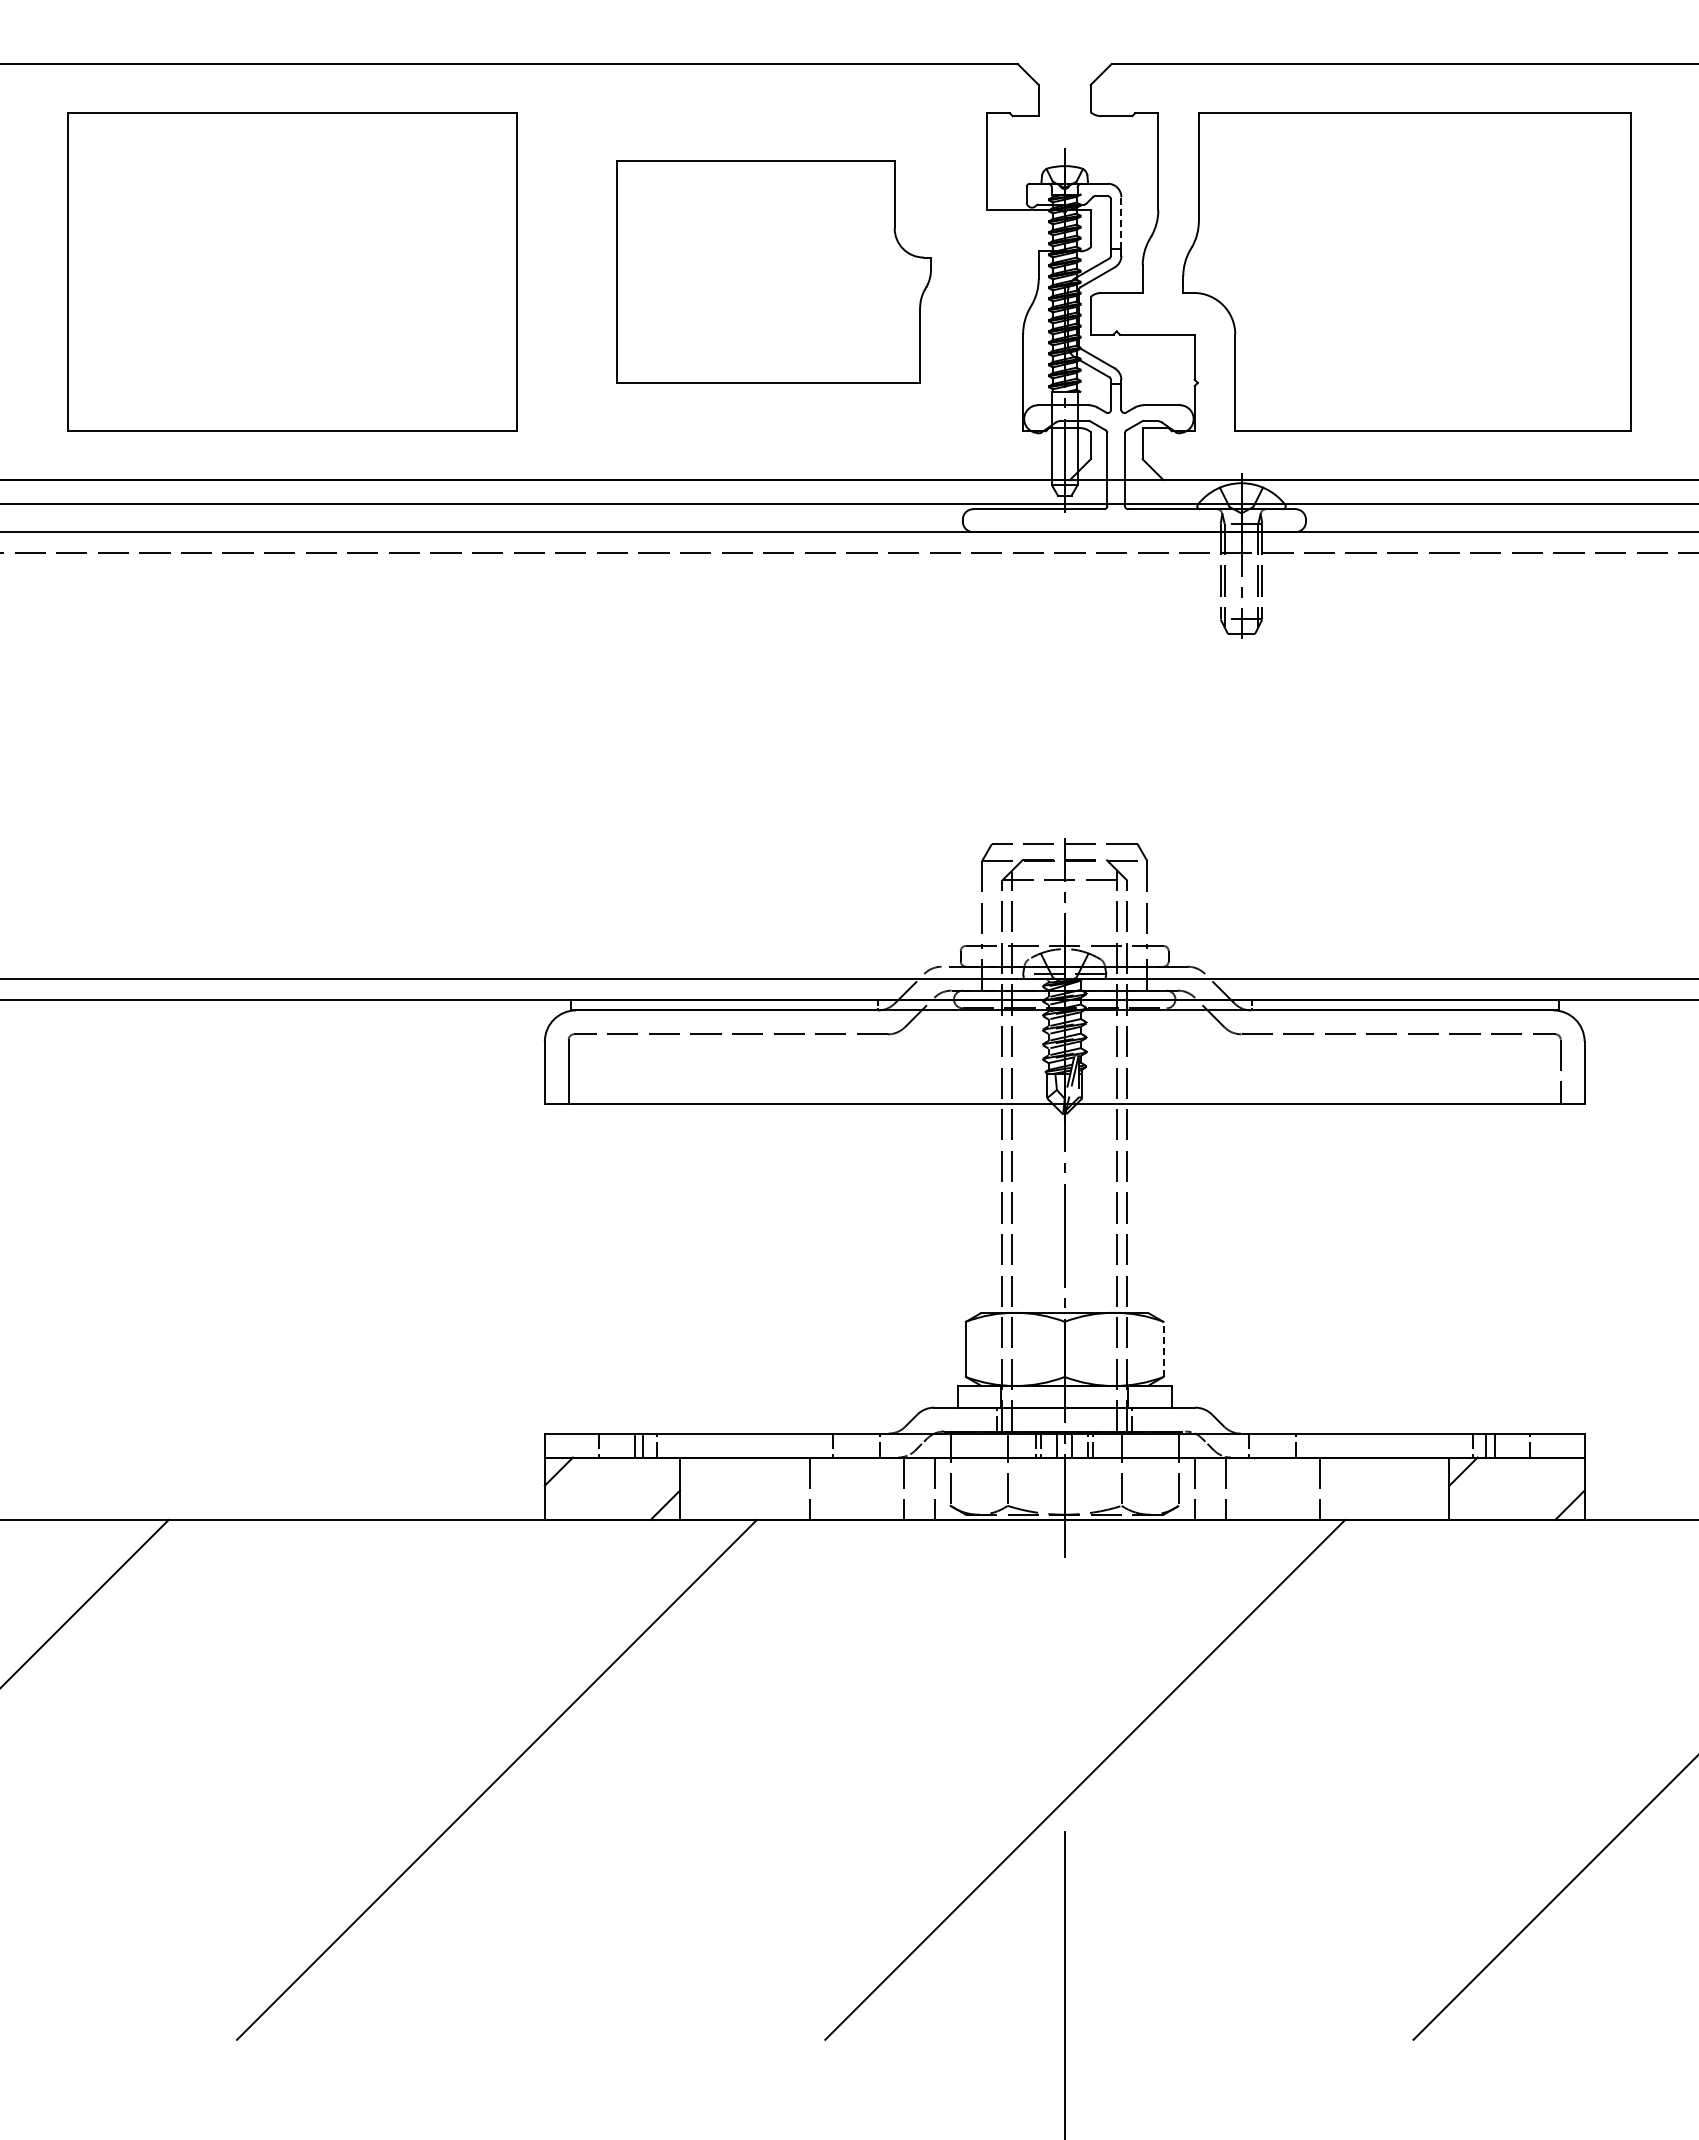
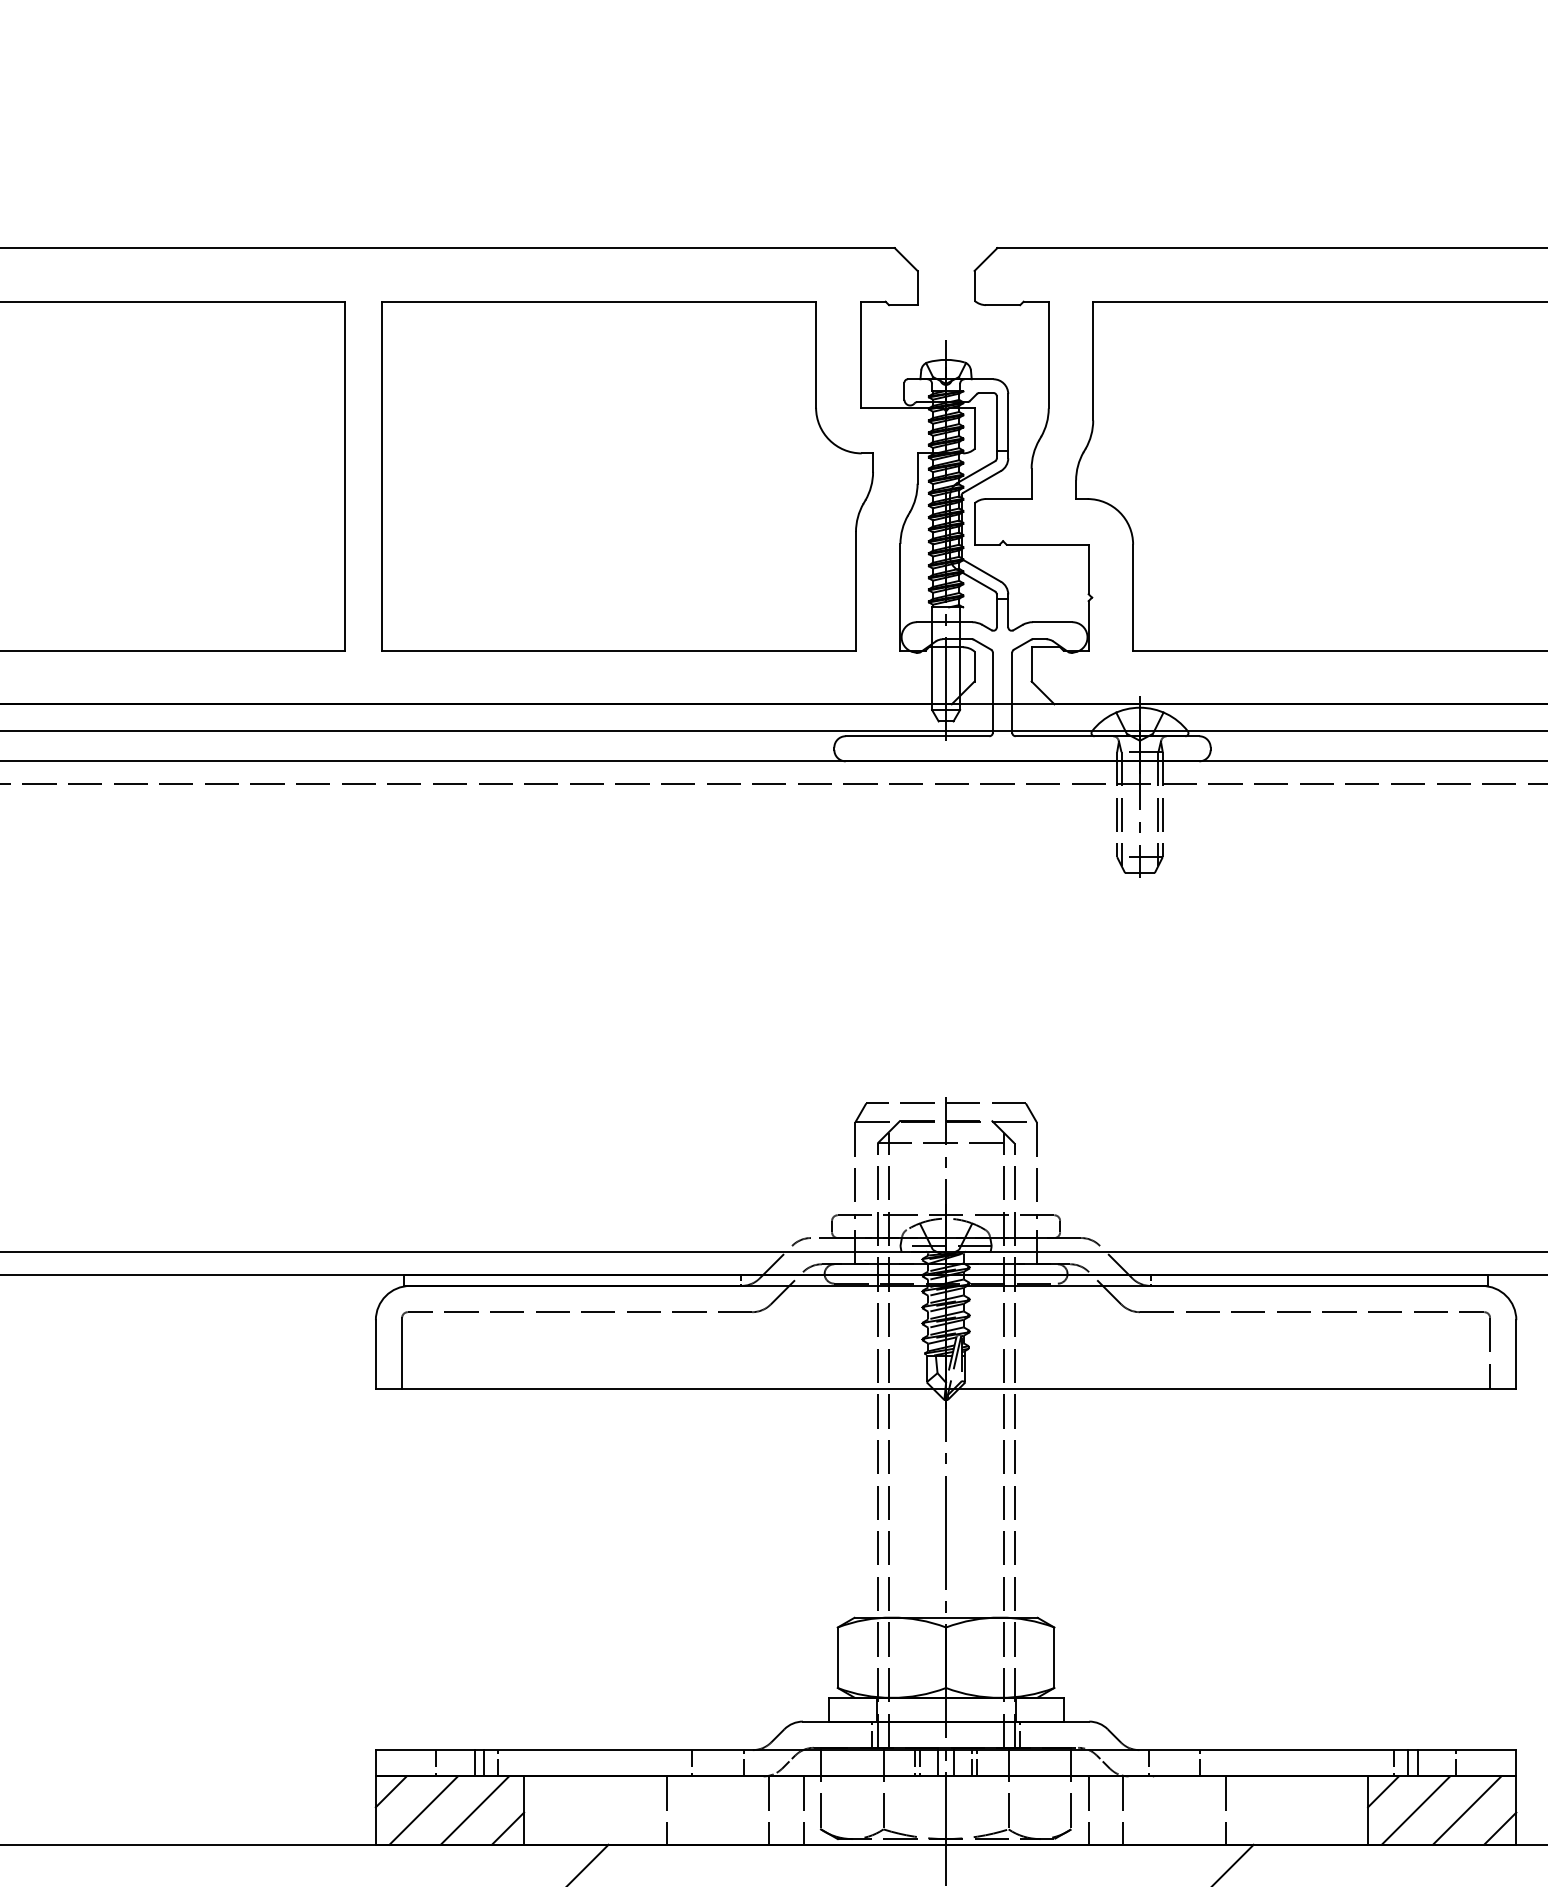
line: (1121, 223) -> (1008, 422), dashed -> solid
part: (774, 271) -> (627, 475), size x1.43
line: (1163, 1349) -> (1054, 1657), dashed -> solid
line: (588, 1488) -> (423, 1810), added
line: (634, 1488) -> (474, 1810), added
line: (1492, 1488) -> (1415, 1810), added
line: (1539, 1488) -> (1466, 1810), added

